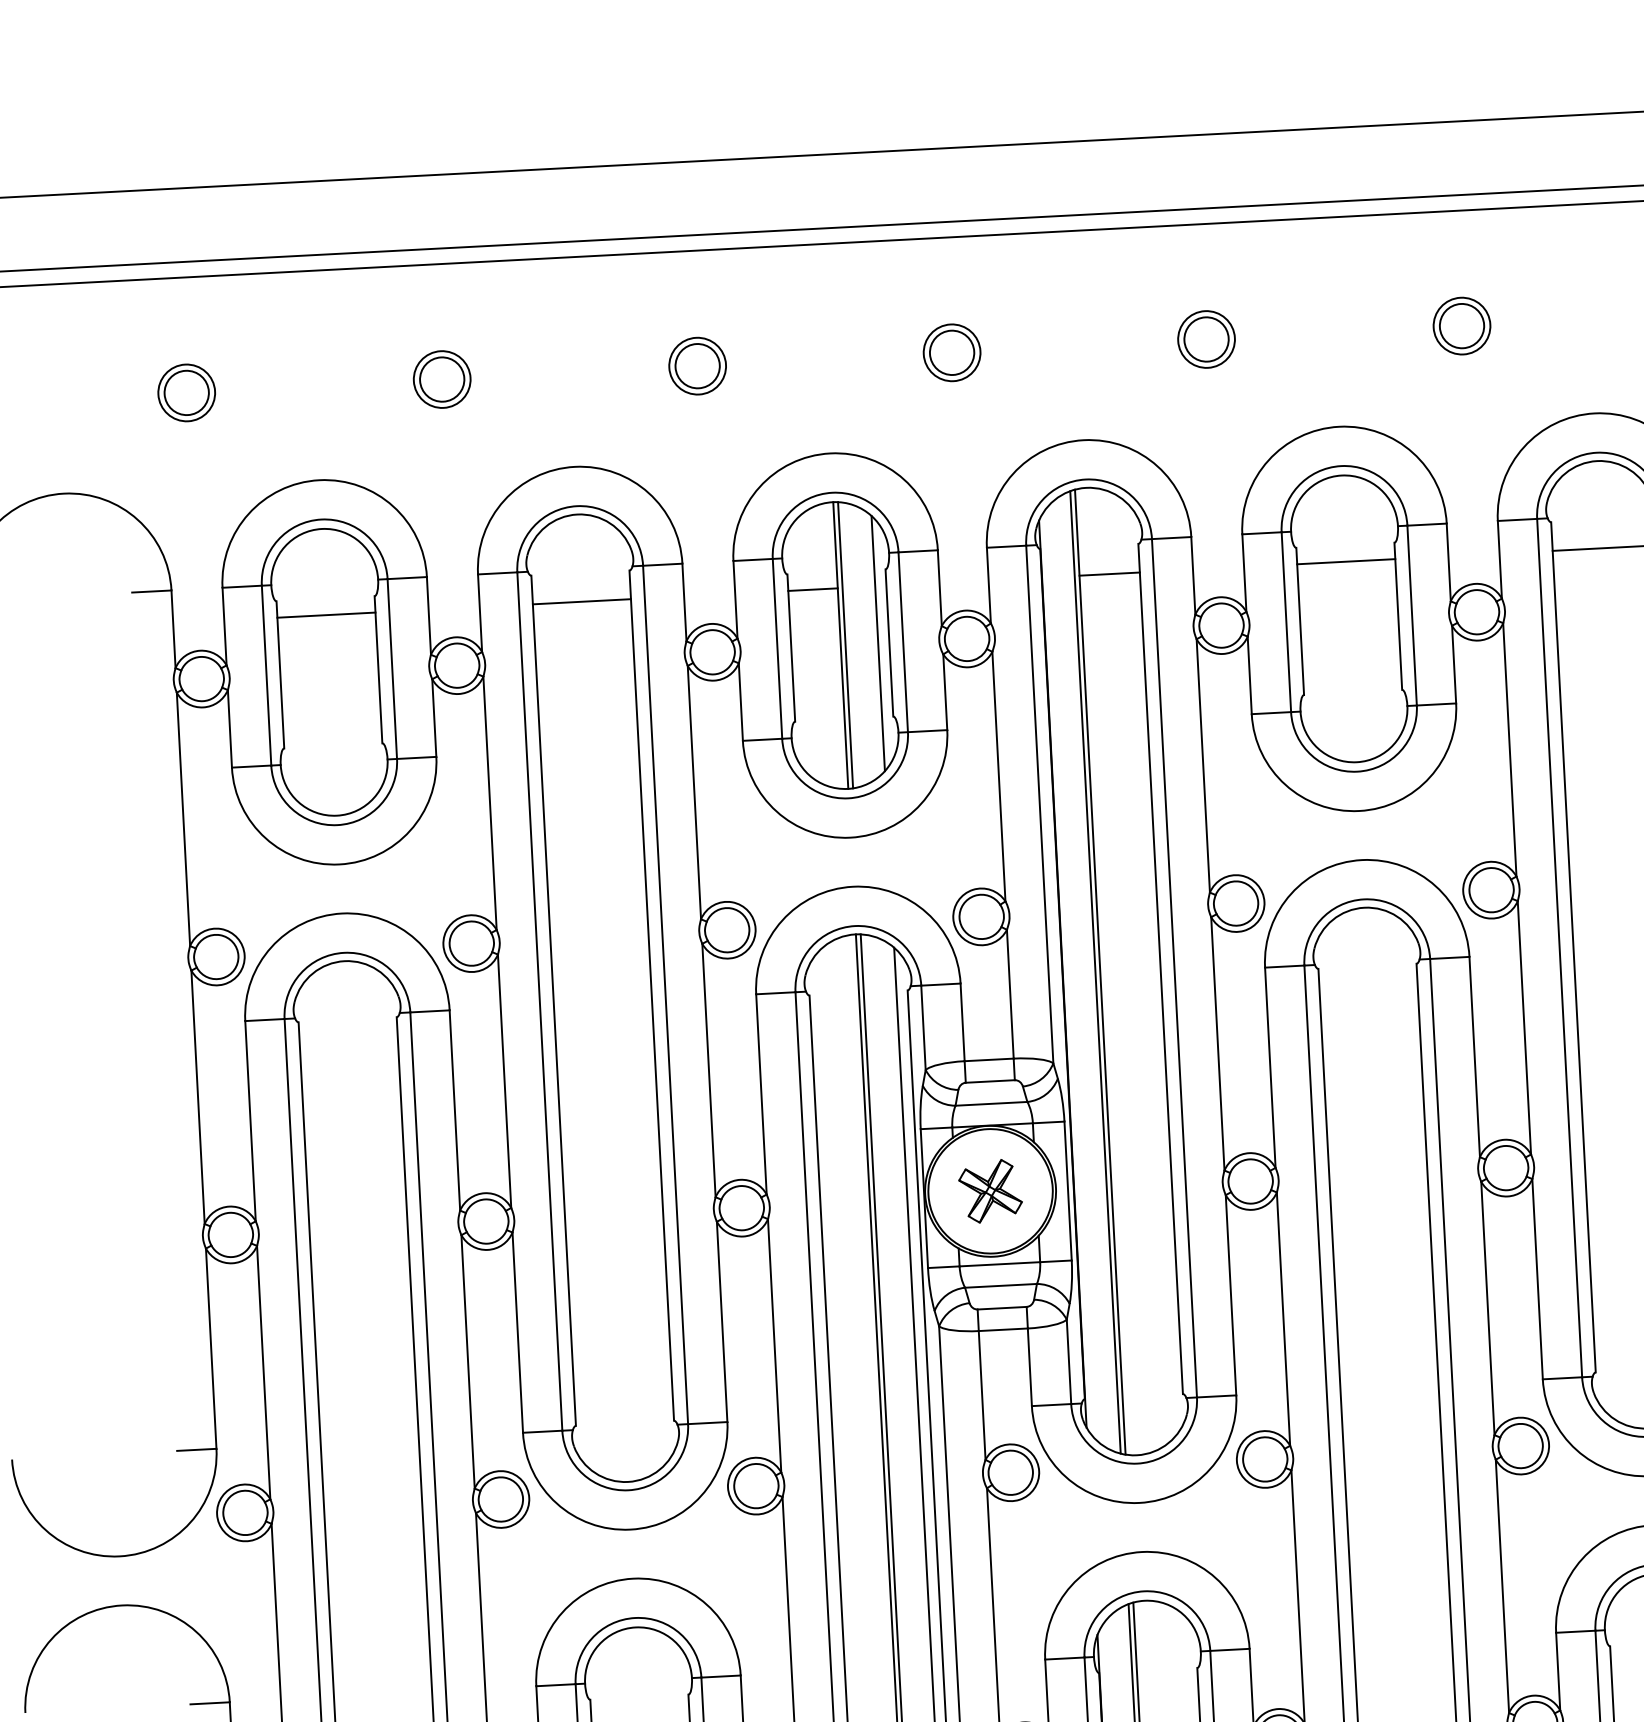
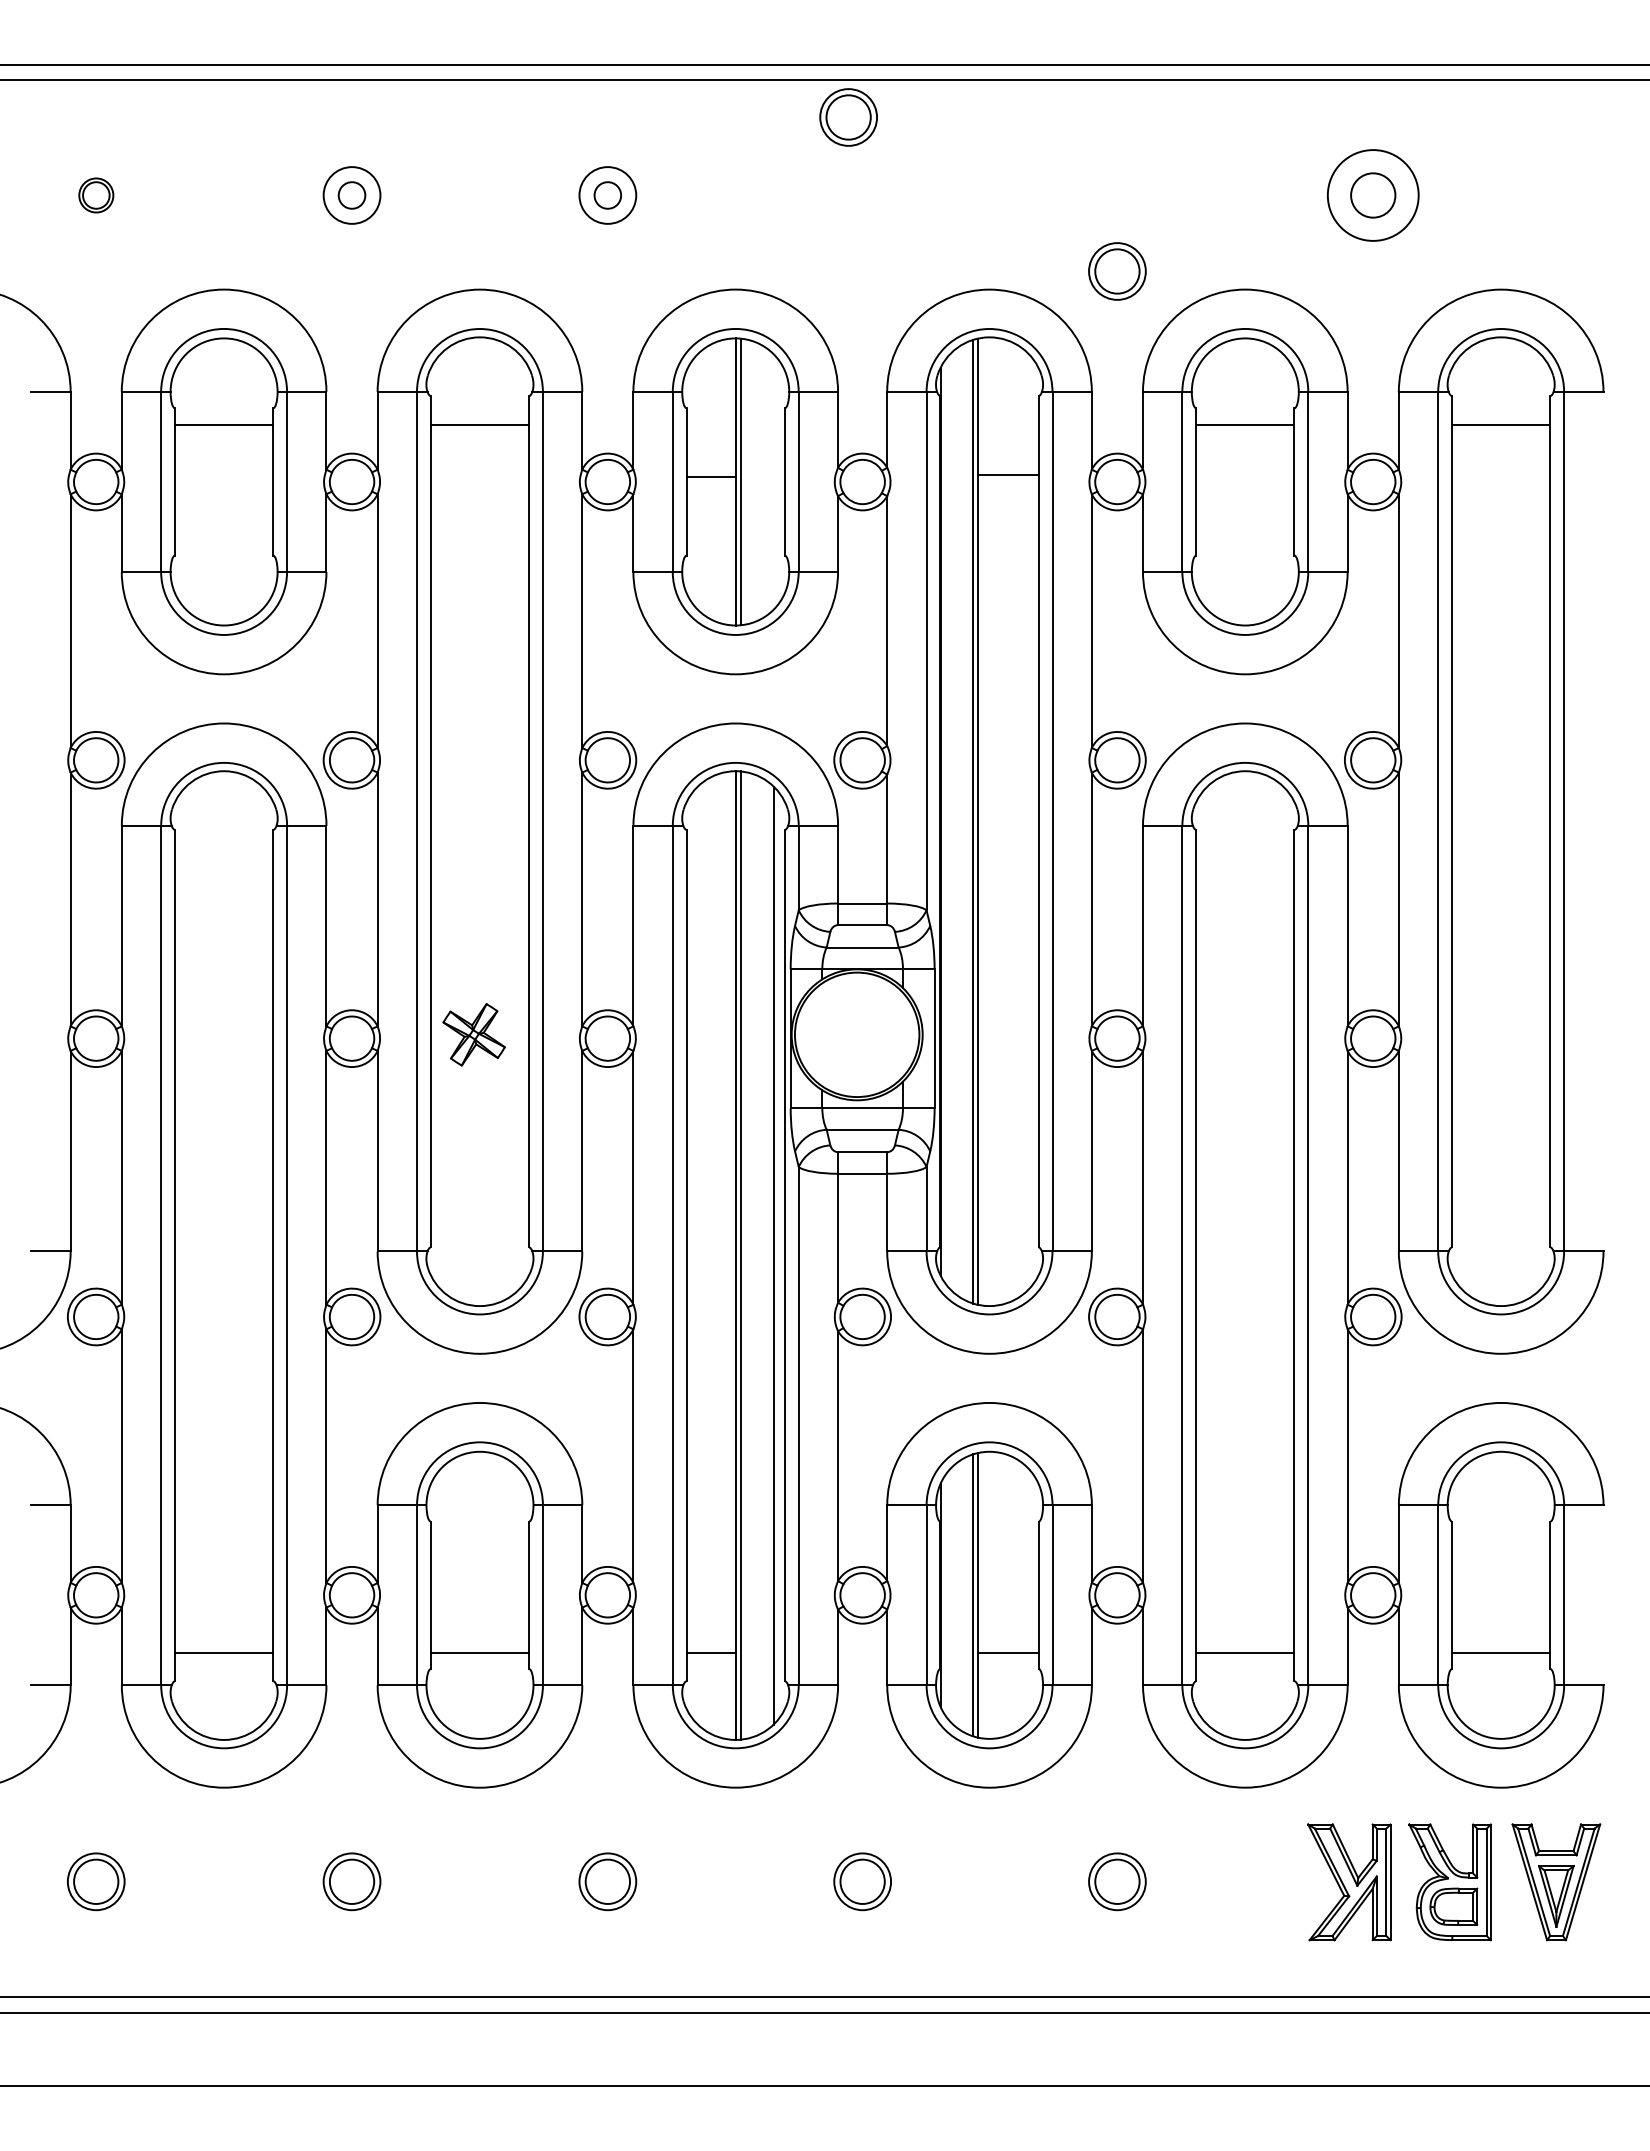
circle: (1461, 326) -> (1372, 195), size x1.6
part: (1206, 339) -> (1117, 271), moved
part: (951, 352) -> (848, 117), moved
circle: (697, 366) -> (607, 195), size x0.6
circle: (441, 379) -> (351, 195), size x0.6
part: (187, 392) -> (96, 195), size x0.6
line: (1109, 573) -> (1008, 474), moved
line: (813, 589) -> (711, 476), moved
line: (878, 643) -> (773, 481), removed
part: (989, 1191) -> (473, 1034), moved

